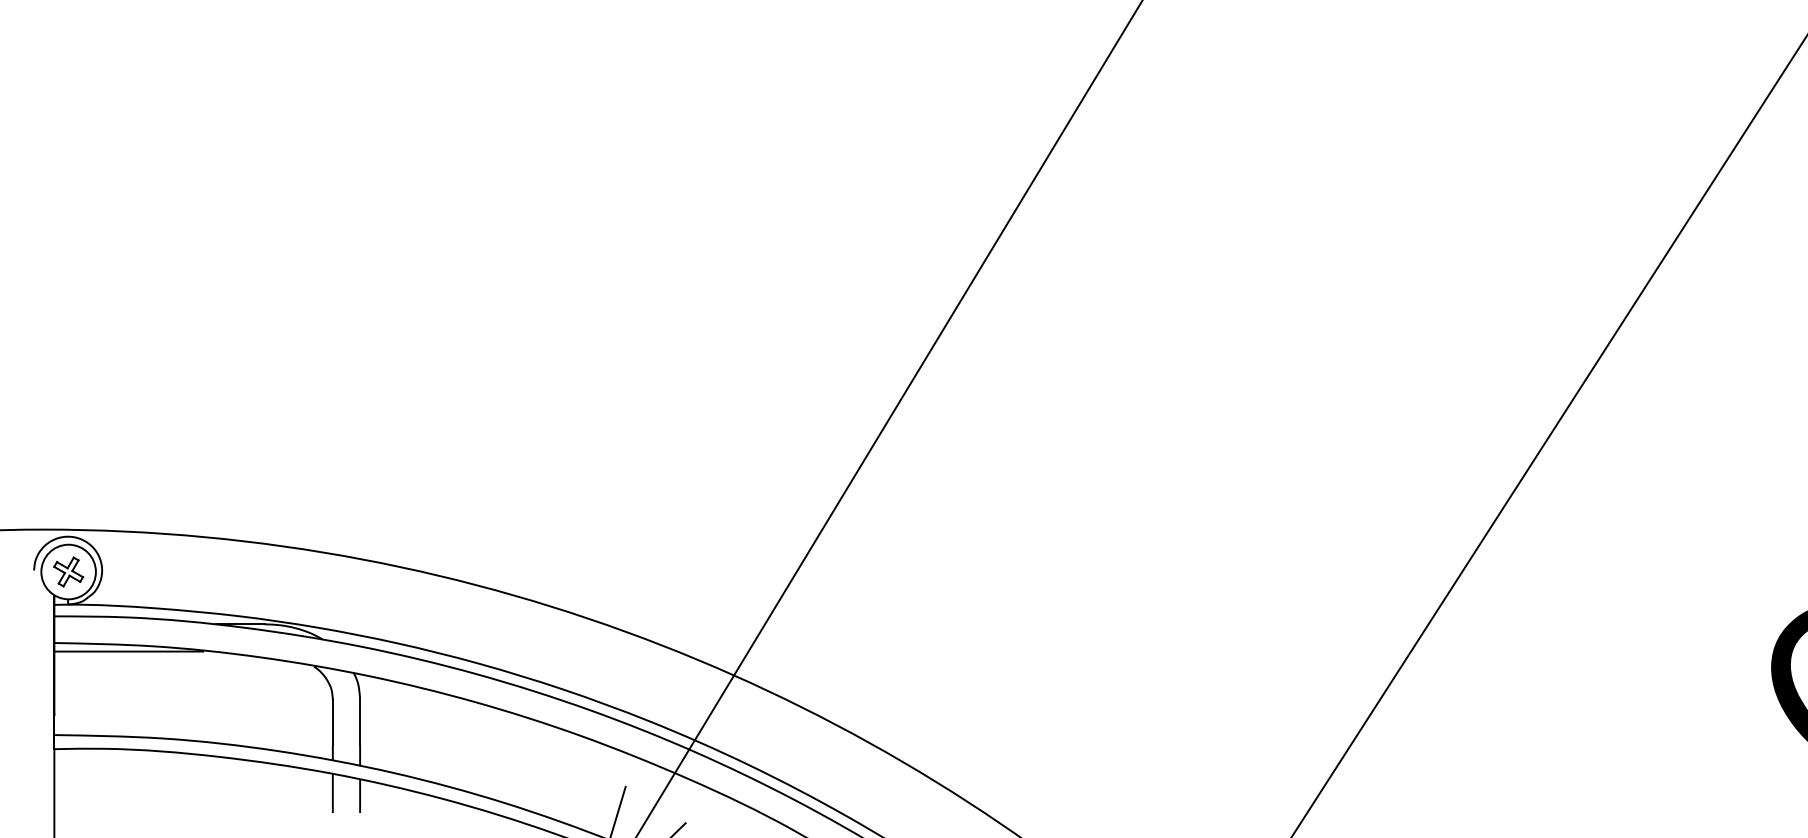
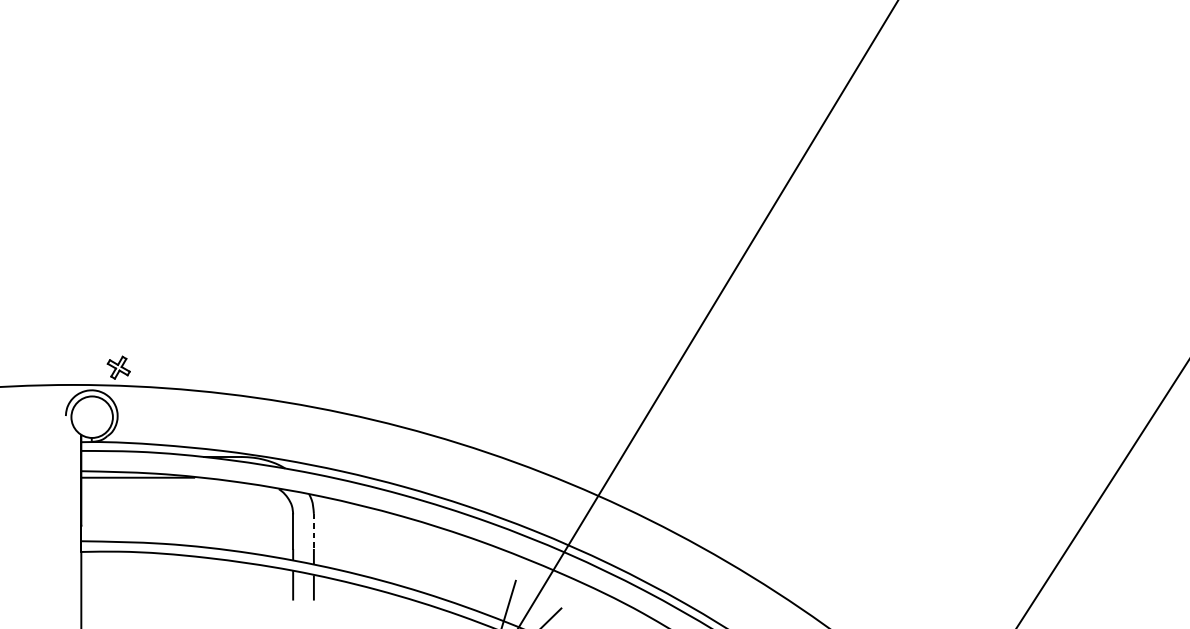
part: (68, 571) -> (118, 367), moved
line: (360, 722) -> (314, 531), solid -> dashed

